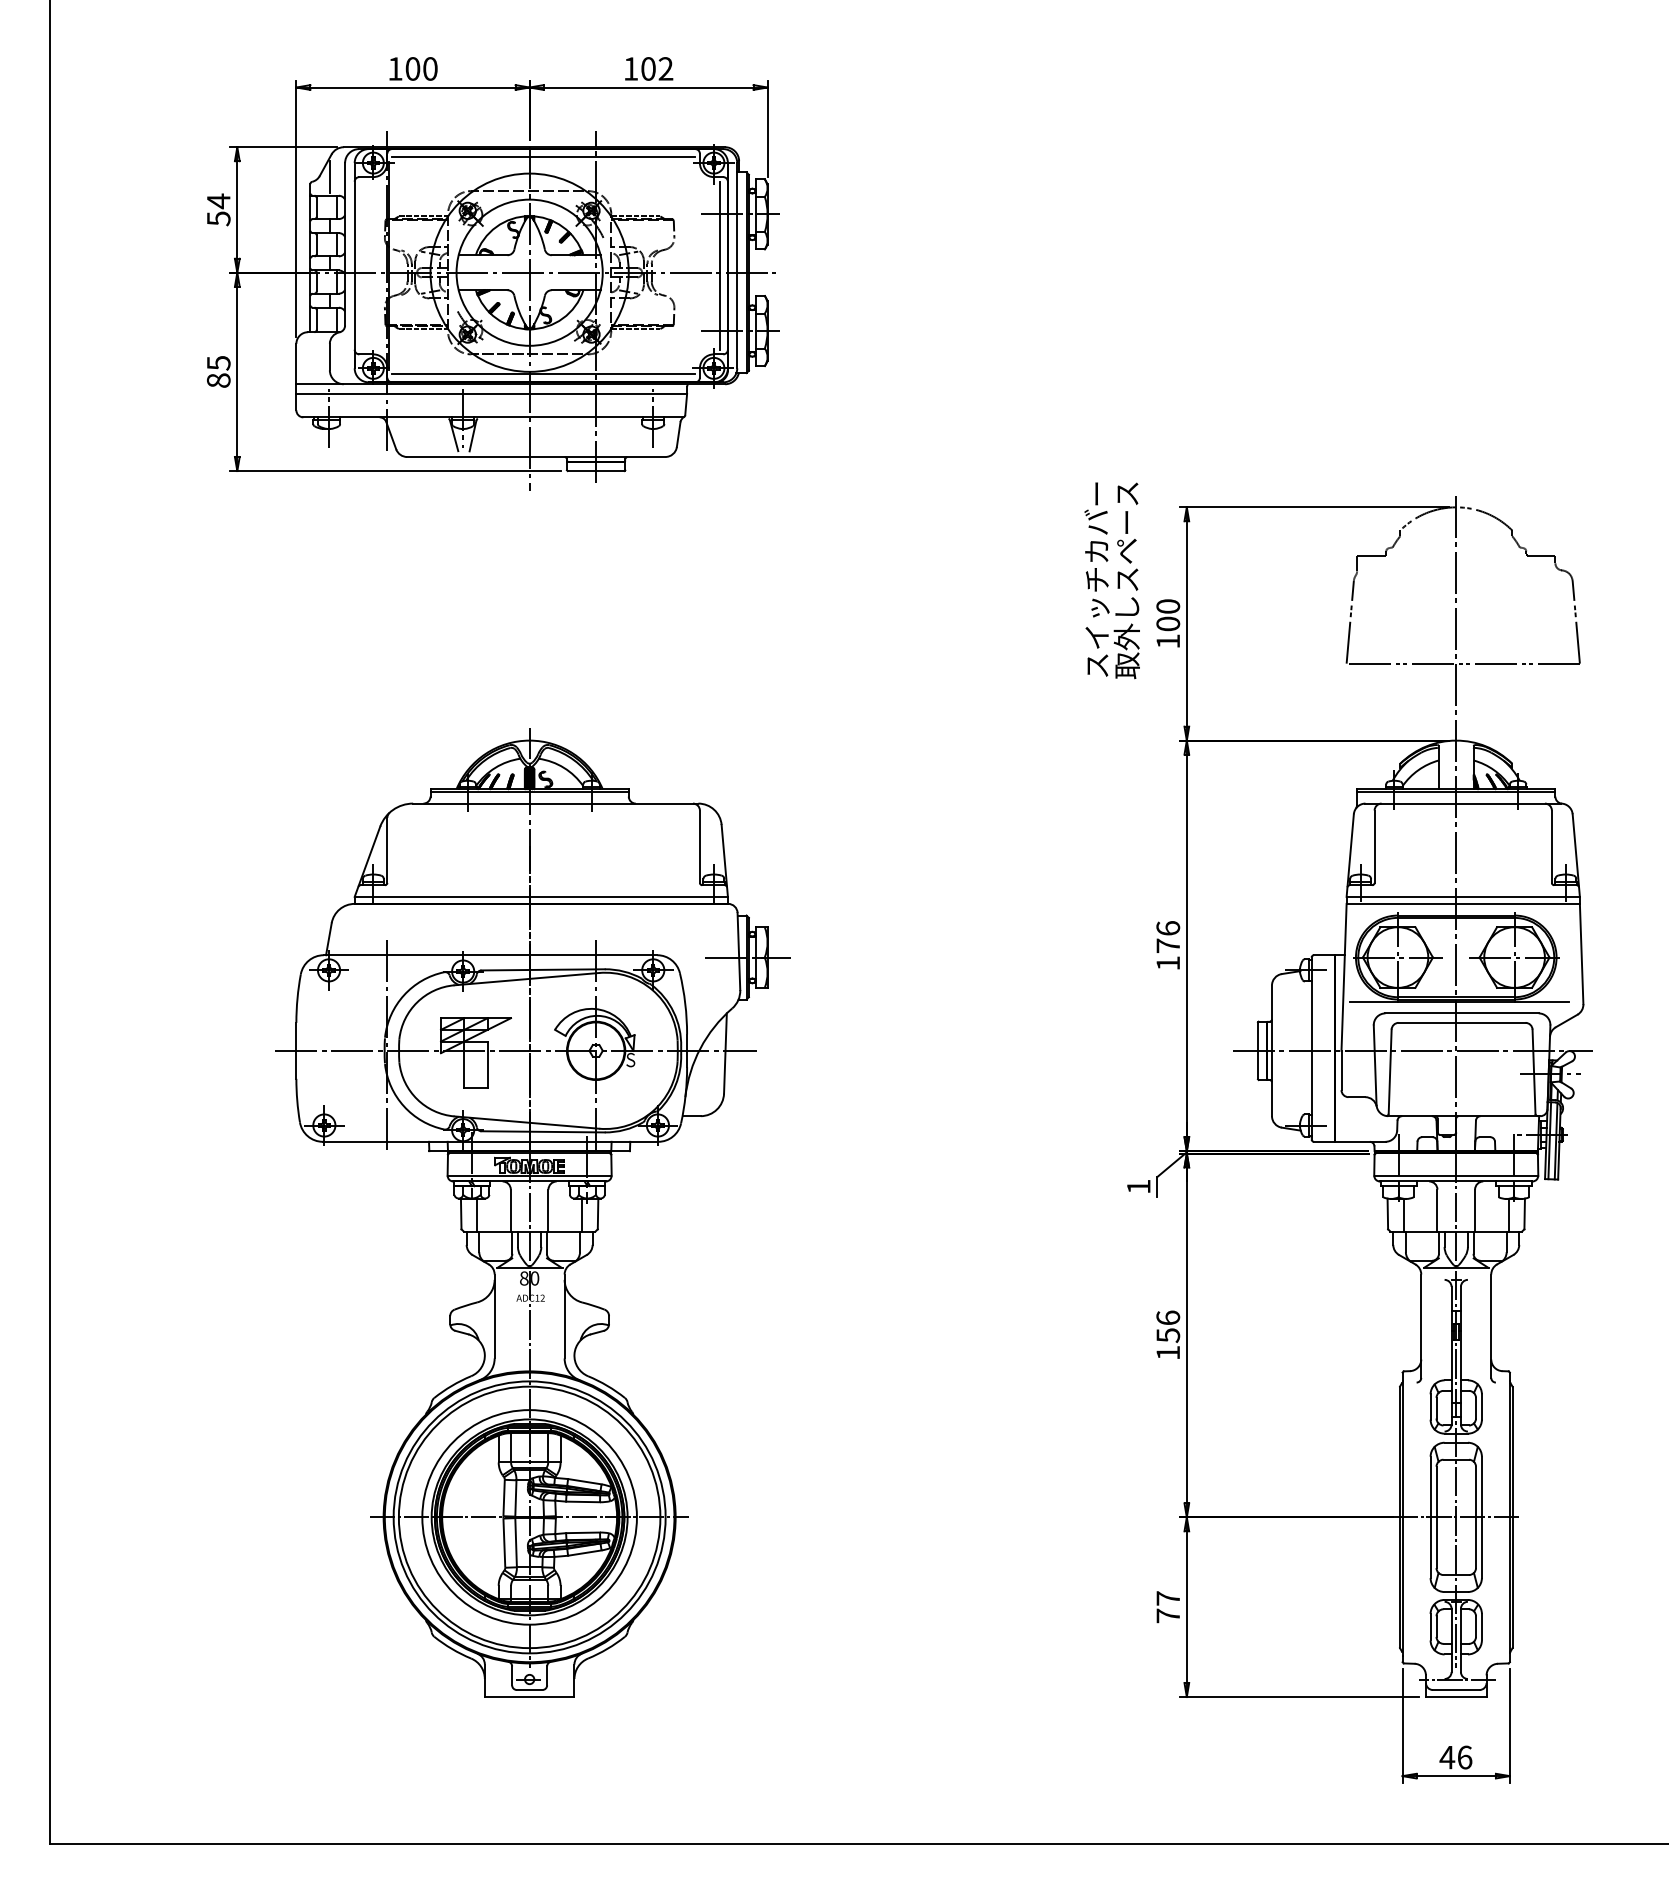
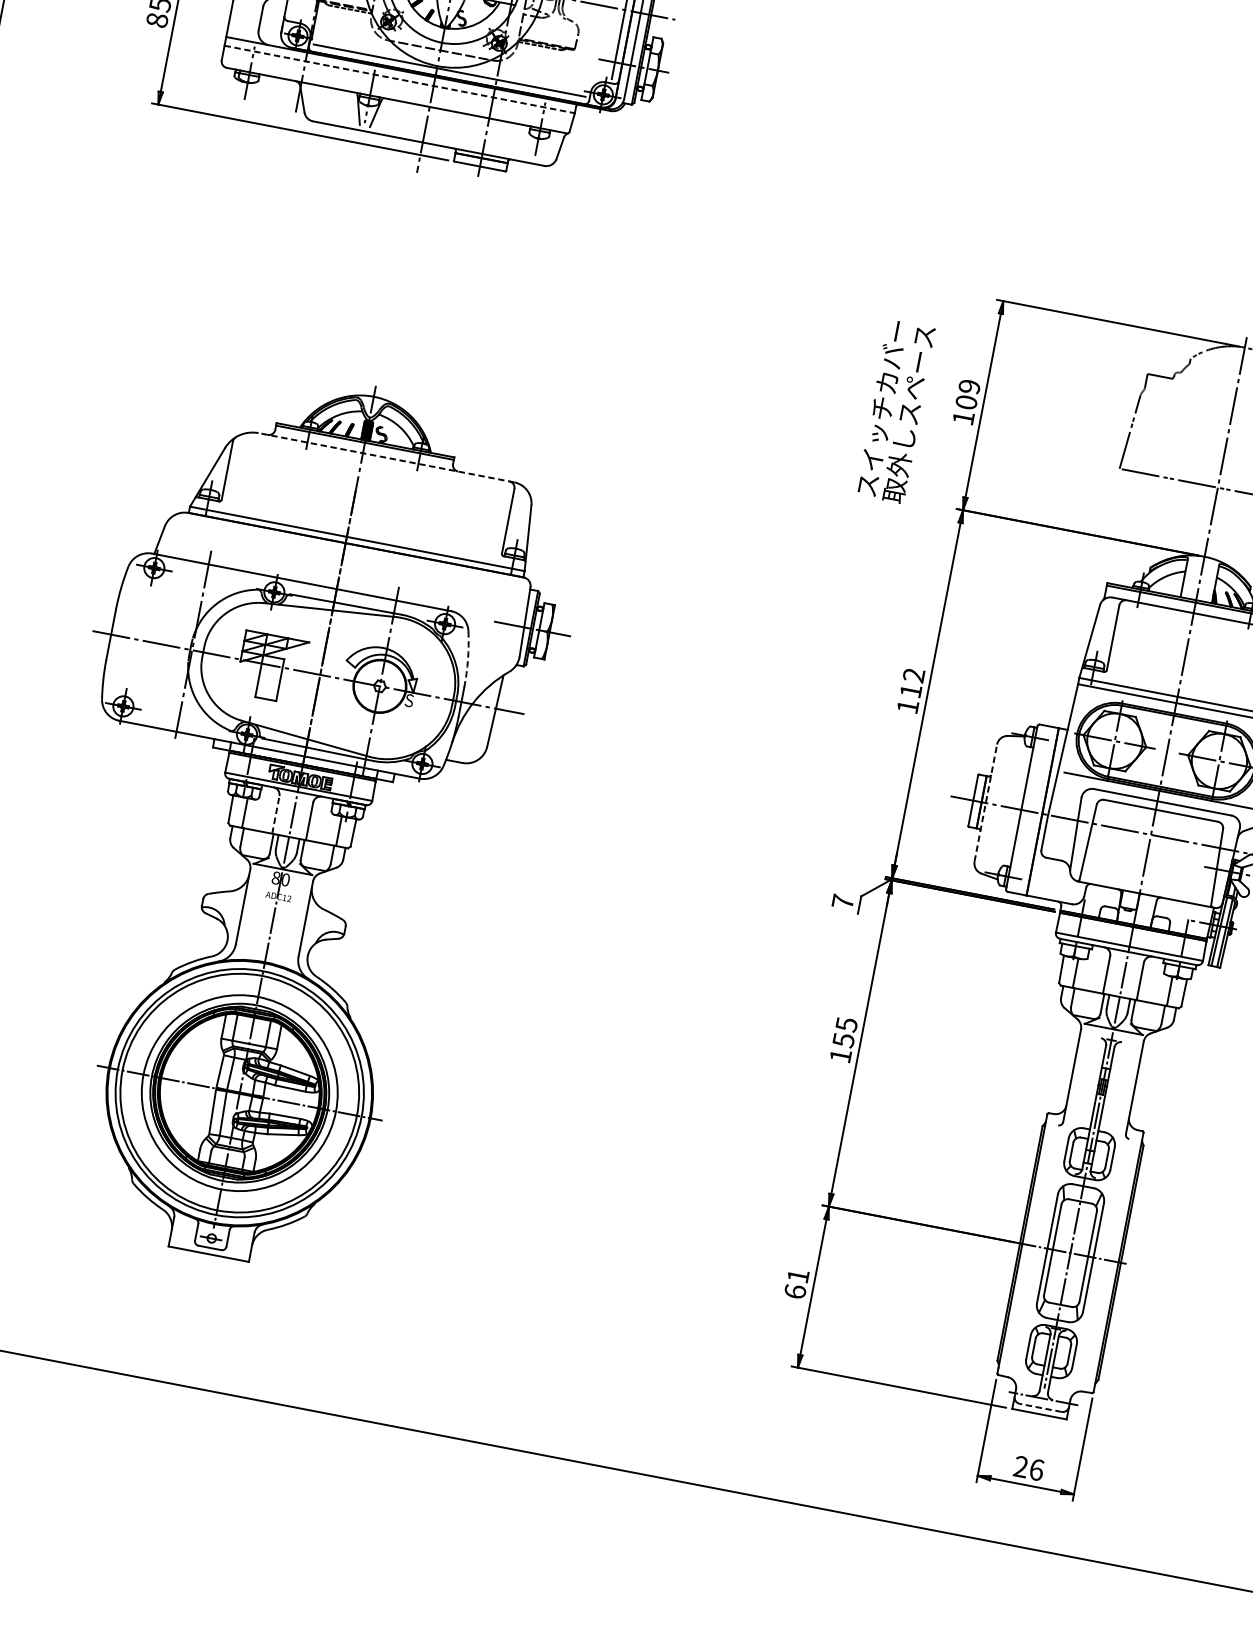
line: (492, 394) -> (400, 80), solid -> dashed
text: (1111, 580) -> (895, 411), moved
text: (1168, 606) -> (969, 386), 100 -> 109
line: (555, 803) -> (386, 457), solid -> dashed
text: (1168, 936) -> (912, 682), 176 -> 112
arc: (685, 1003) -> (468, 659), solid -> dashed
line: (1271, 1050) -> (985, 802), solid -> dashed
text: (1138, 1186) -> (842, 901), 1 -> 7
line: (510, 1210) -> (275, 814), solid -> dashed
text: (1168, 1317) -> (847, 1024), 156 -> 155
text: (1168, 1607) -> (796, 1284), 77 -> 61
line: (1455, 1690) -> (1039, 1408), solid -> dashed
text: (1447, 1757) -> (1021, 1466), 46 -> 26

